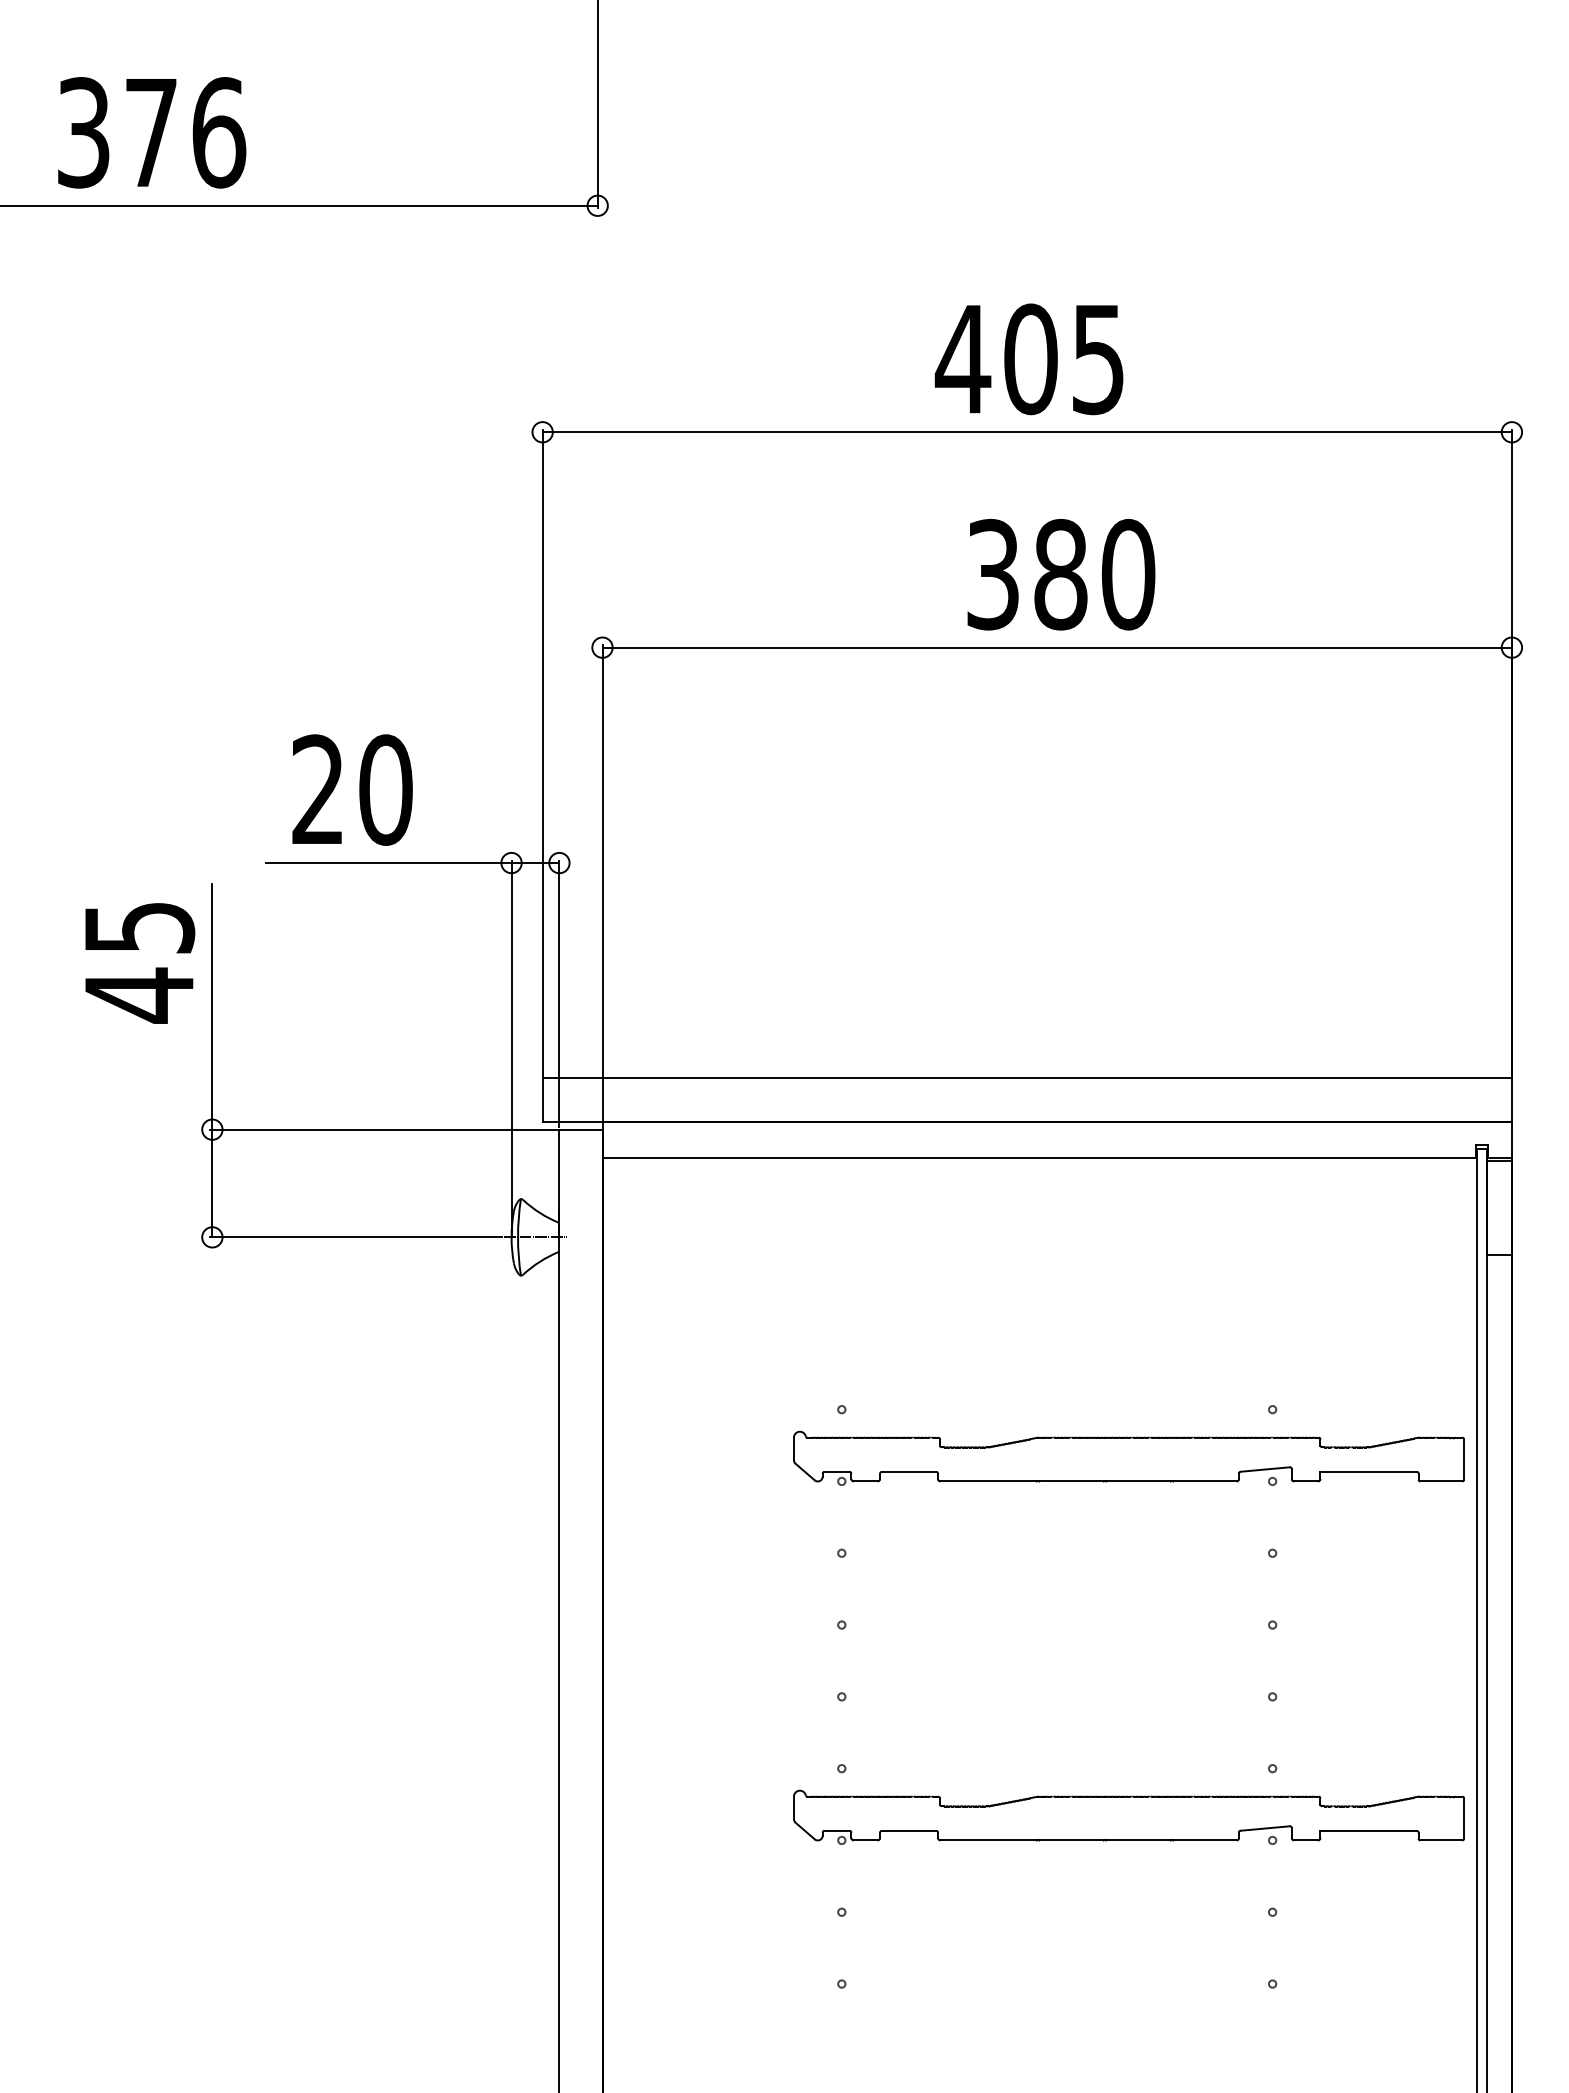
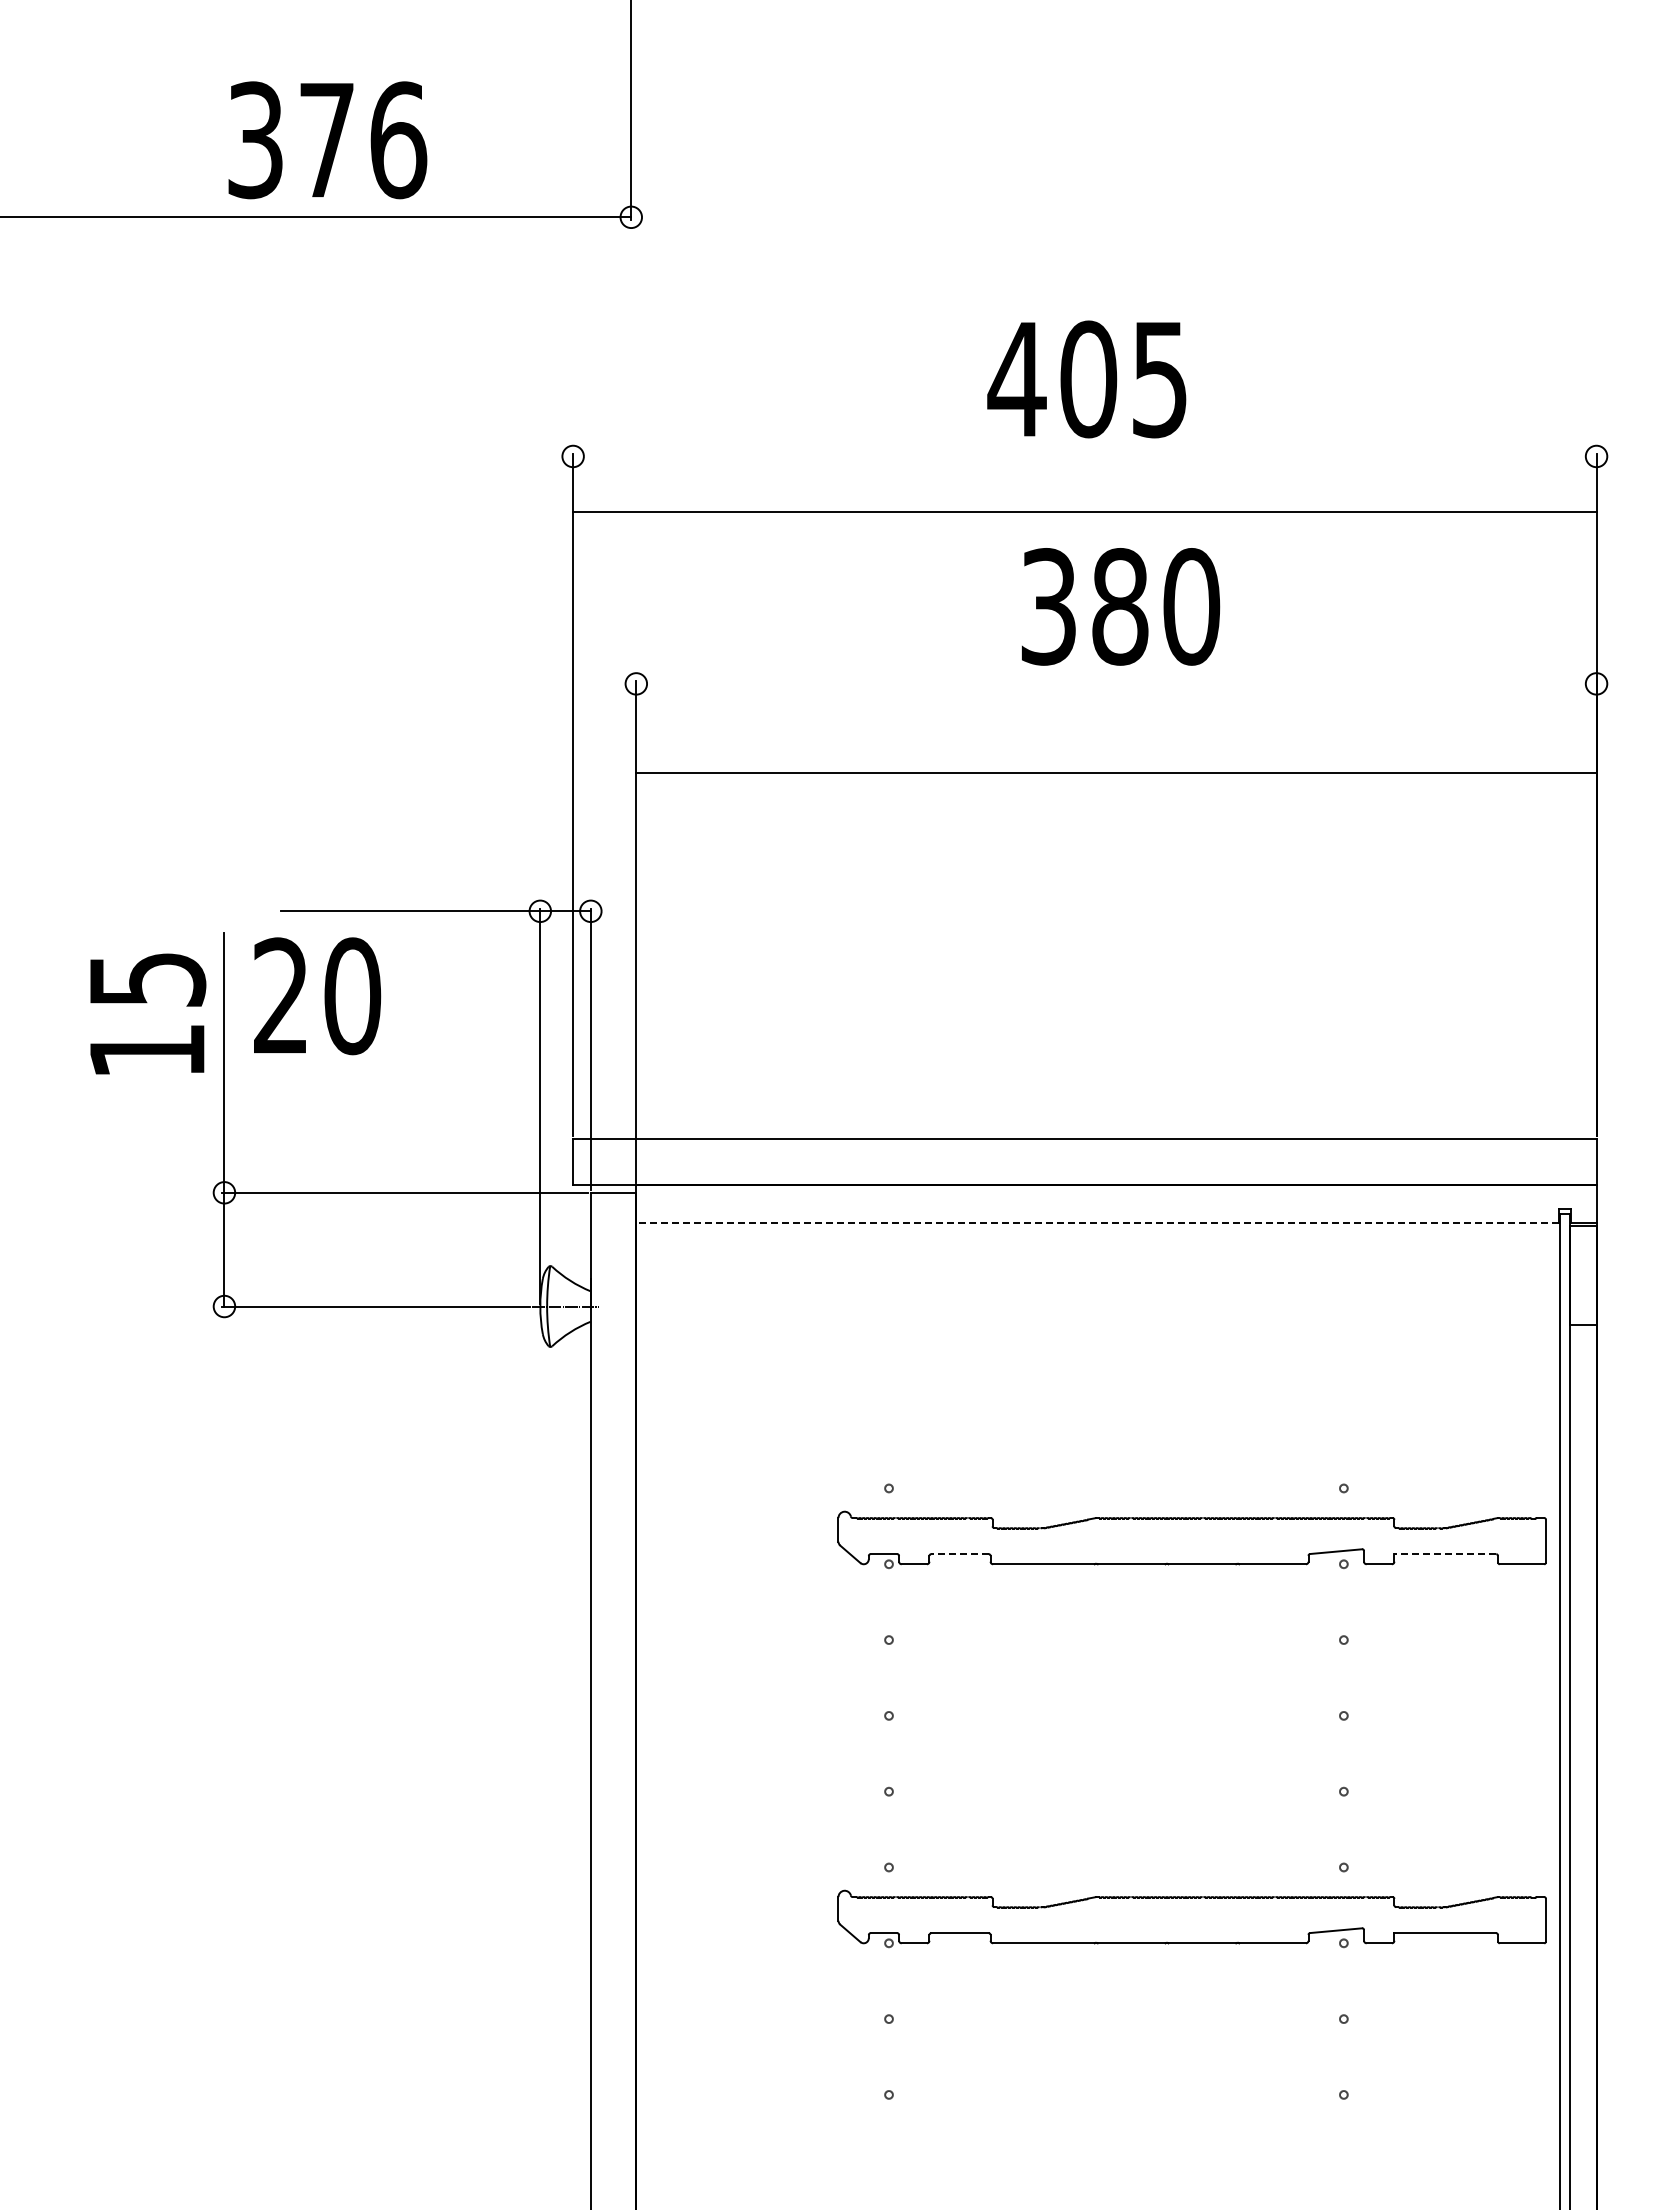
text: (151, 133) -> (327, 140), moved
line: (1026, 432) -> (1084, 512), moved
line: (1057, 647) -> (1116, 772), moved
text: (352, 790) -> (317, 996), moved
text: (139, 995) -> (147, 1051), 45 -> 15
line: (1038, 1158) -> (1096, 1223), solid -> dashed
line: (909, 1472) -> (960, 1554), solid -> dashed
line: (1368, 1472) -> (1445, 1554), solid -> dashed

